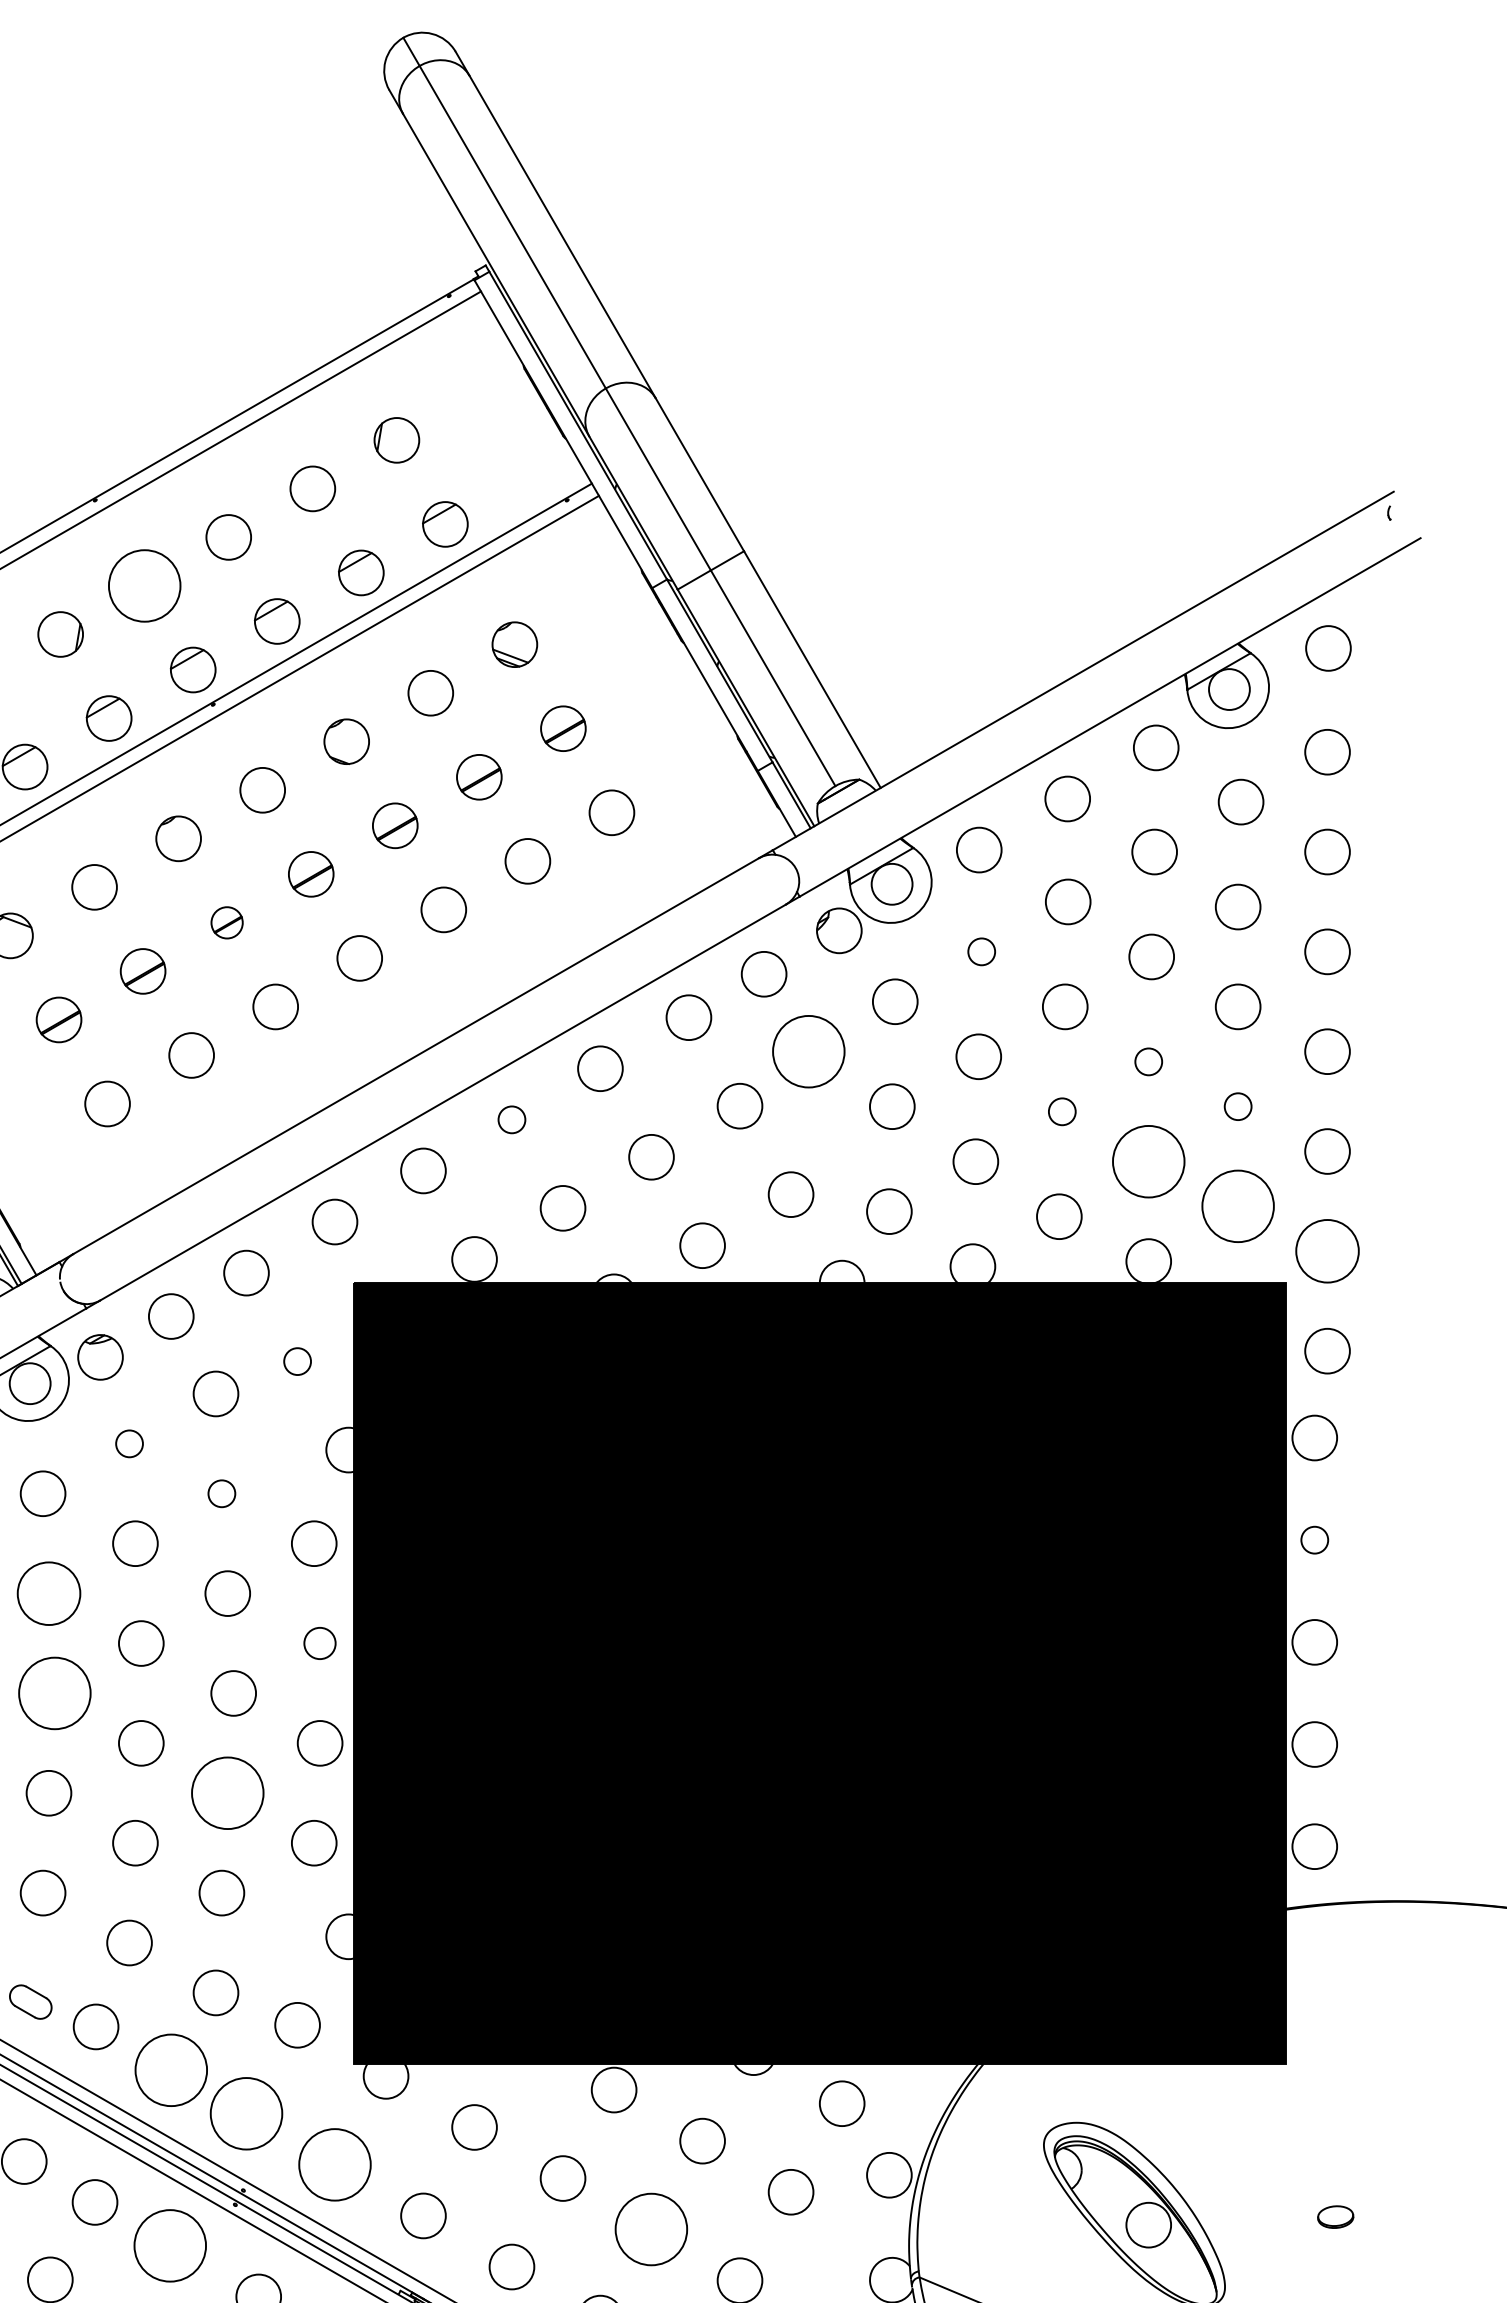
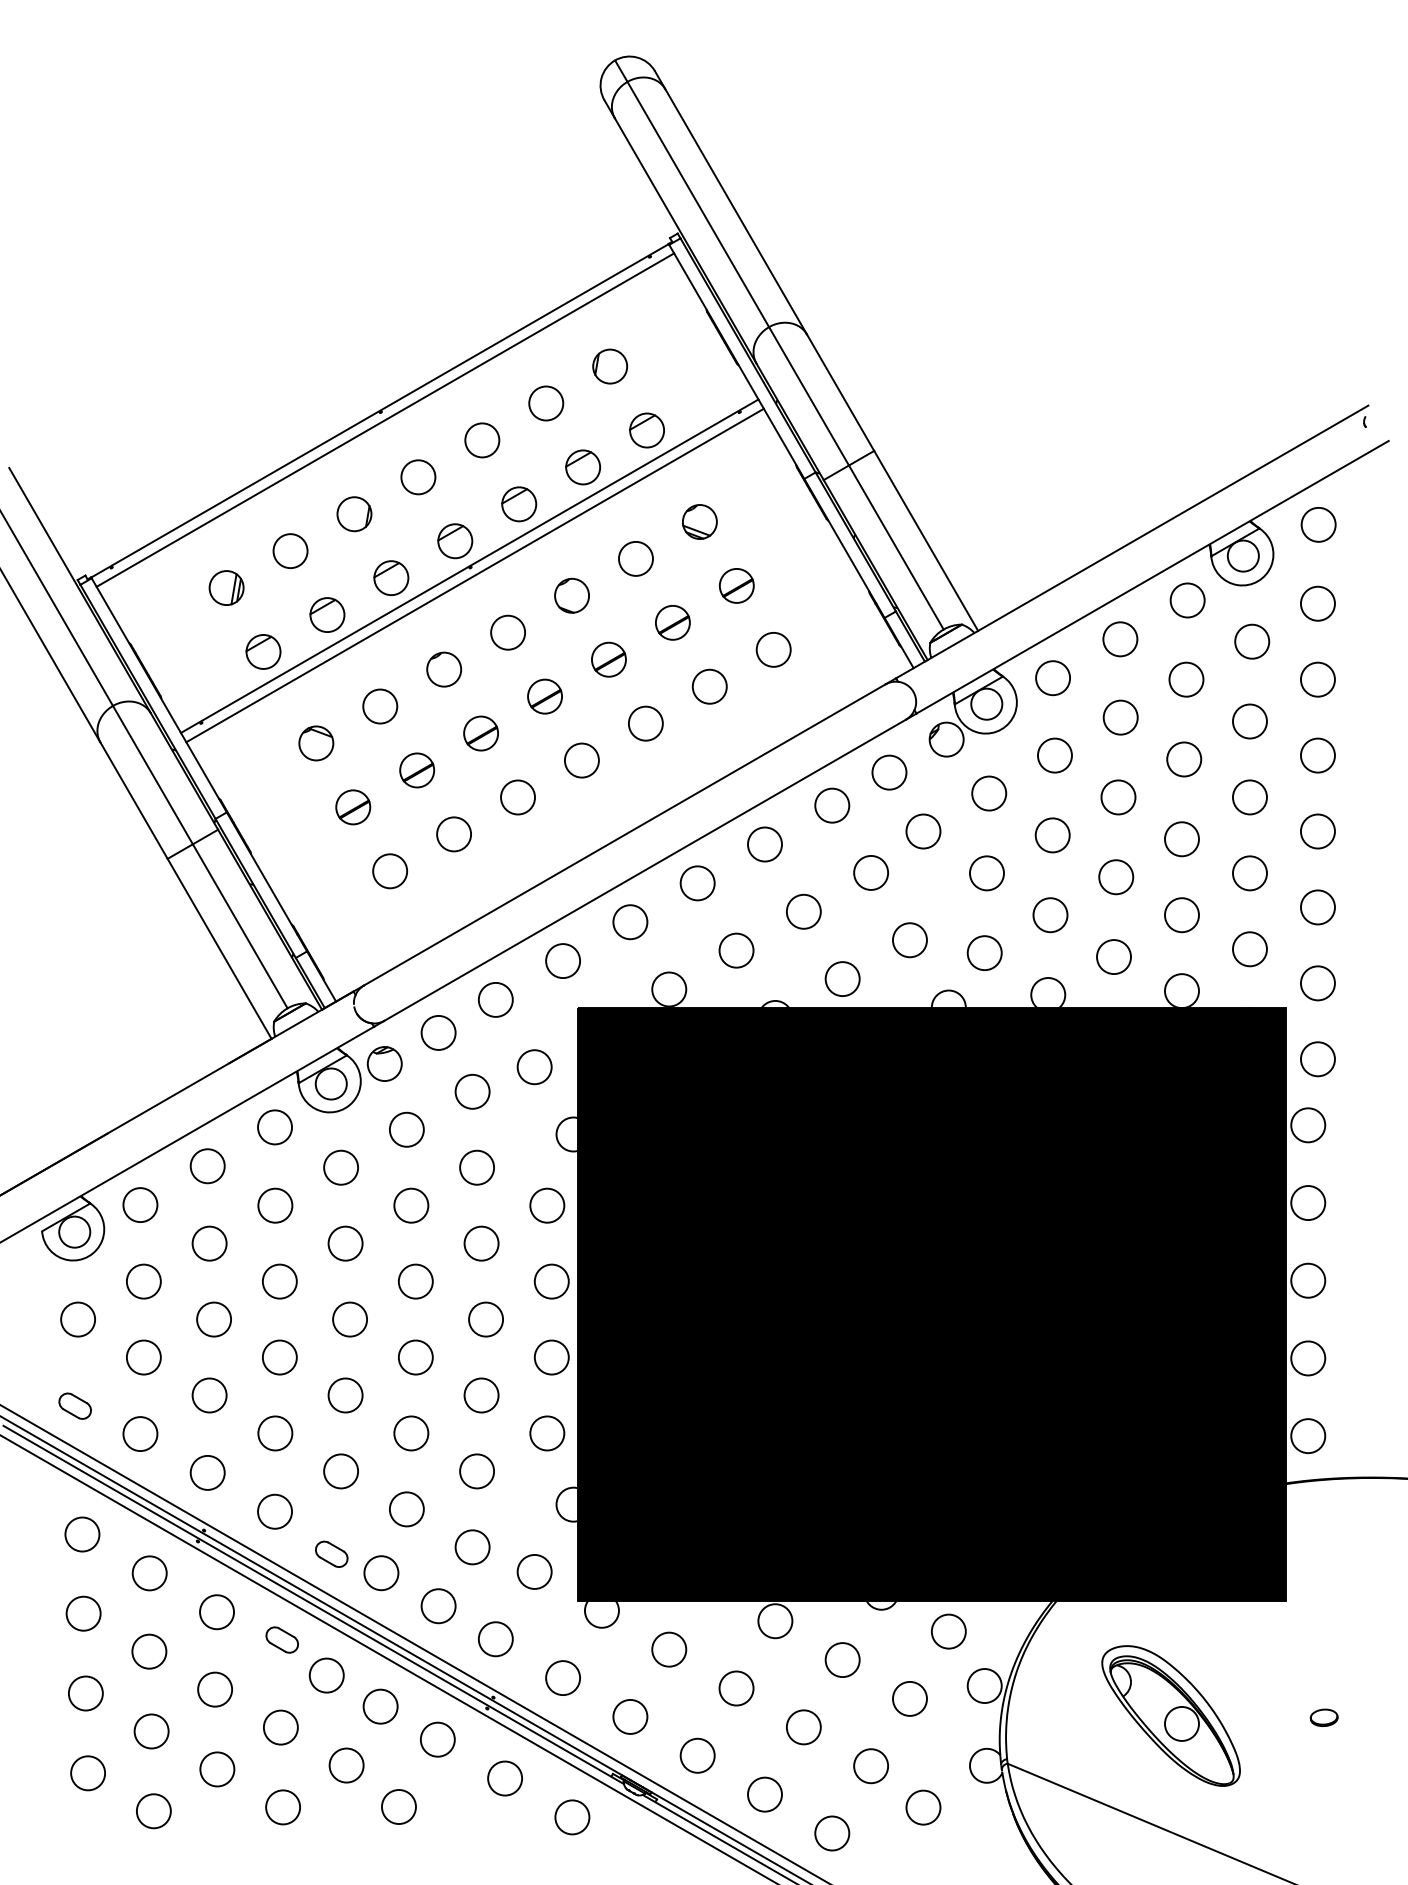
circle: (144, 586) -> (418, 477), size x0.62
part: (226, 922) -> (480, 733), size x1.43
circle: (981, 951) -> (1054, 755), size x1.67
circle: (808, 1051) -> (923, 831), size x0.62
circle: (1148, 1062) -> (1181, 839), size x1.67
circle: (1237, 1106) -> (1249, 873), size x1.67
circle: (1062, 1112) -> (1116, 877), size x1.67
circle: (511, 1120) -> (697, 883), size x1.67
circle: (1148, 1162) -> (1181, 915), size x0.62
circle: (1237, 1206) -> (1249, 949), size x0.62
circle: (1326, 1251) -> (1317, 983), size x0.71
circle: (297, 1361) -> (534, 1067), size x1.67
circle: (129, 1443) -> (406, 1129), size x1.67
circle: (222, 1493) -> (477, 1167), size x1.67
circle: (1315, 1540) -> (1308, 1203), size x1.67
circle: (48, 1593) -> (345, 1243), size x0.71
circle: (319, 1643) -> (551, 1281), size x1.43
circle: (55, 1693) -> (350, 1319), size x0.62
circle: (227, 1793) -> (481, 1395), size x0.62
circle: (171, 2070) -> (438, 1606), size x0.62
circle: (246, 2114) -> (495, 1639), size x0.62
circle: (335, 2165) -> (563, 1678), size x0.62
circle: (651, 2229) -> (803, 1727), size x0.62
circle: (169, 2245) -> (437, 1739), size x0.62

